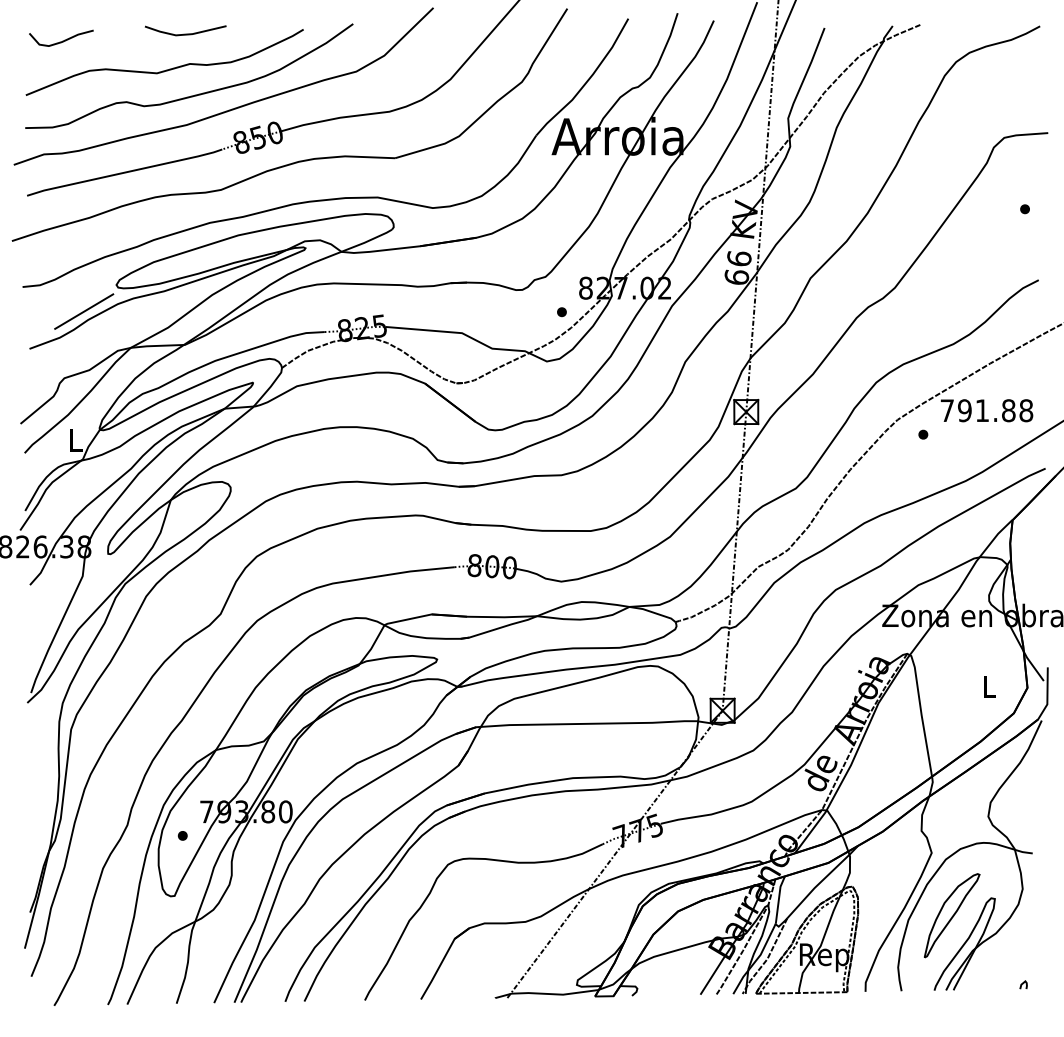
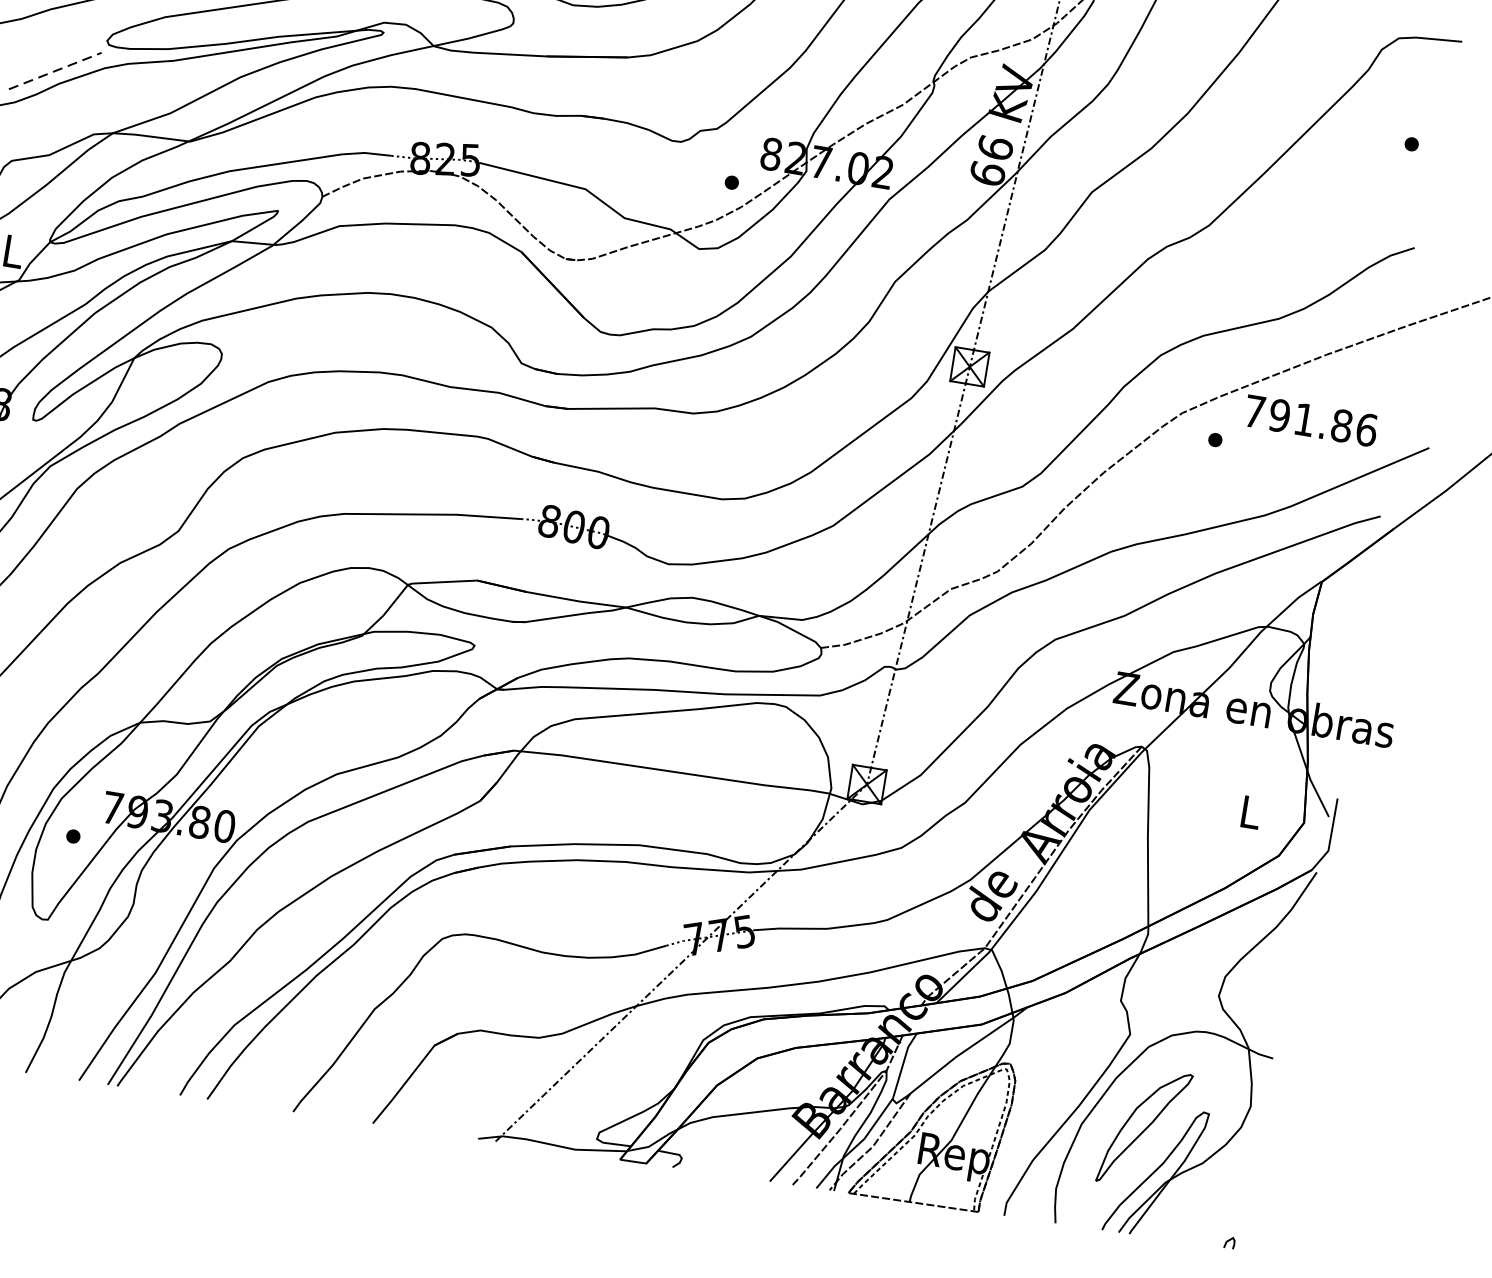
line: (84, 311) -> (55, 70), solid -> dashed
text: (1026, 410) -> (1367, 429), 791.88 -> 791.86

